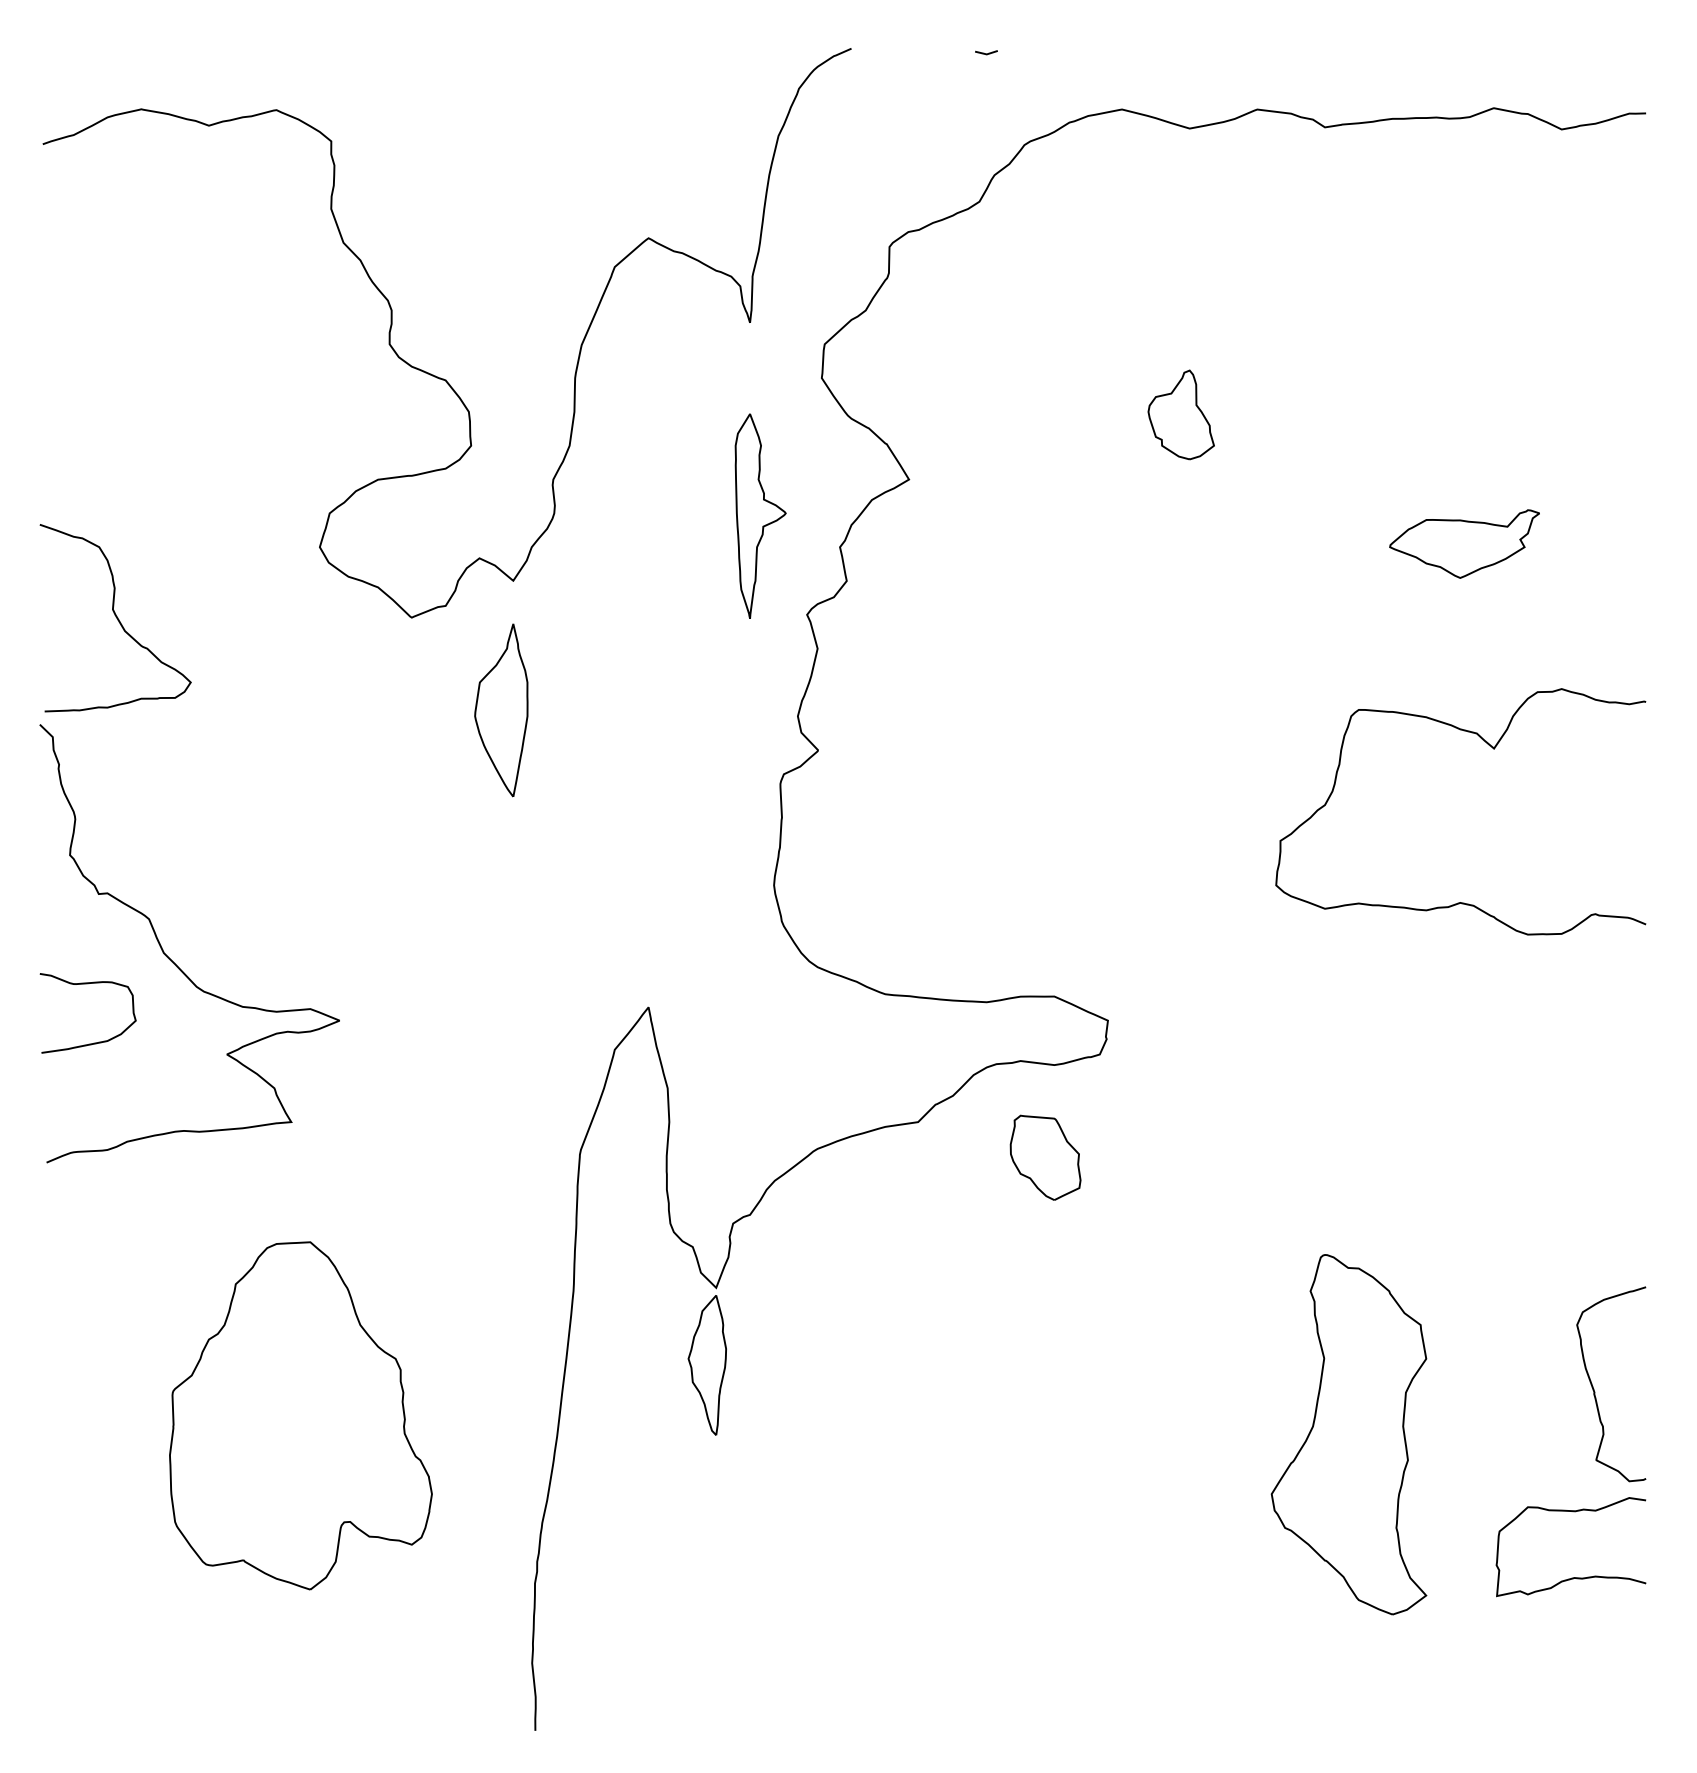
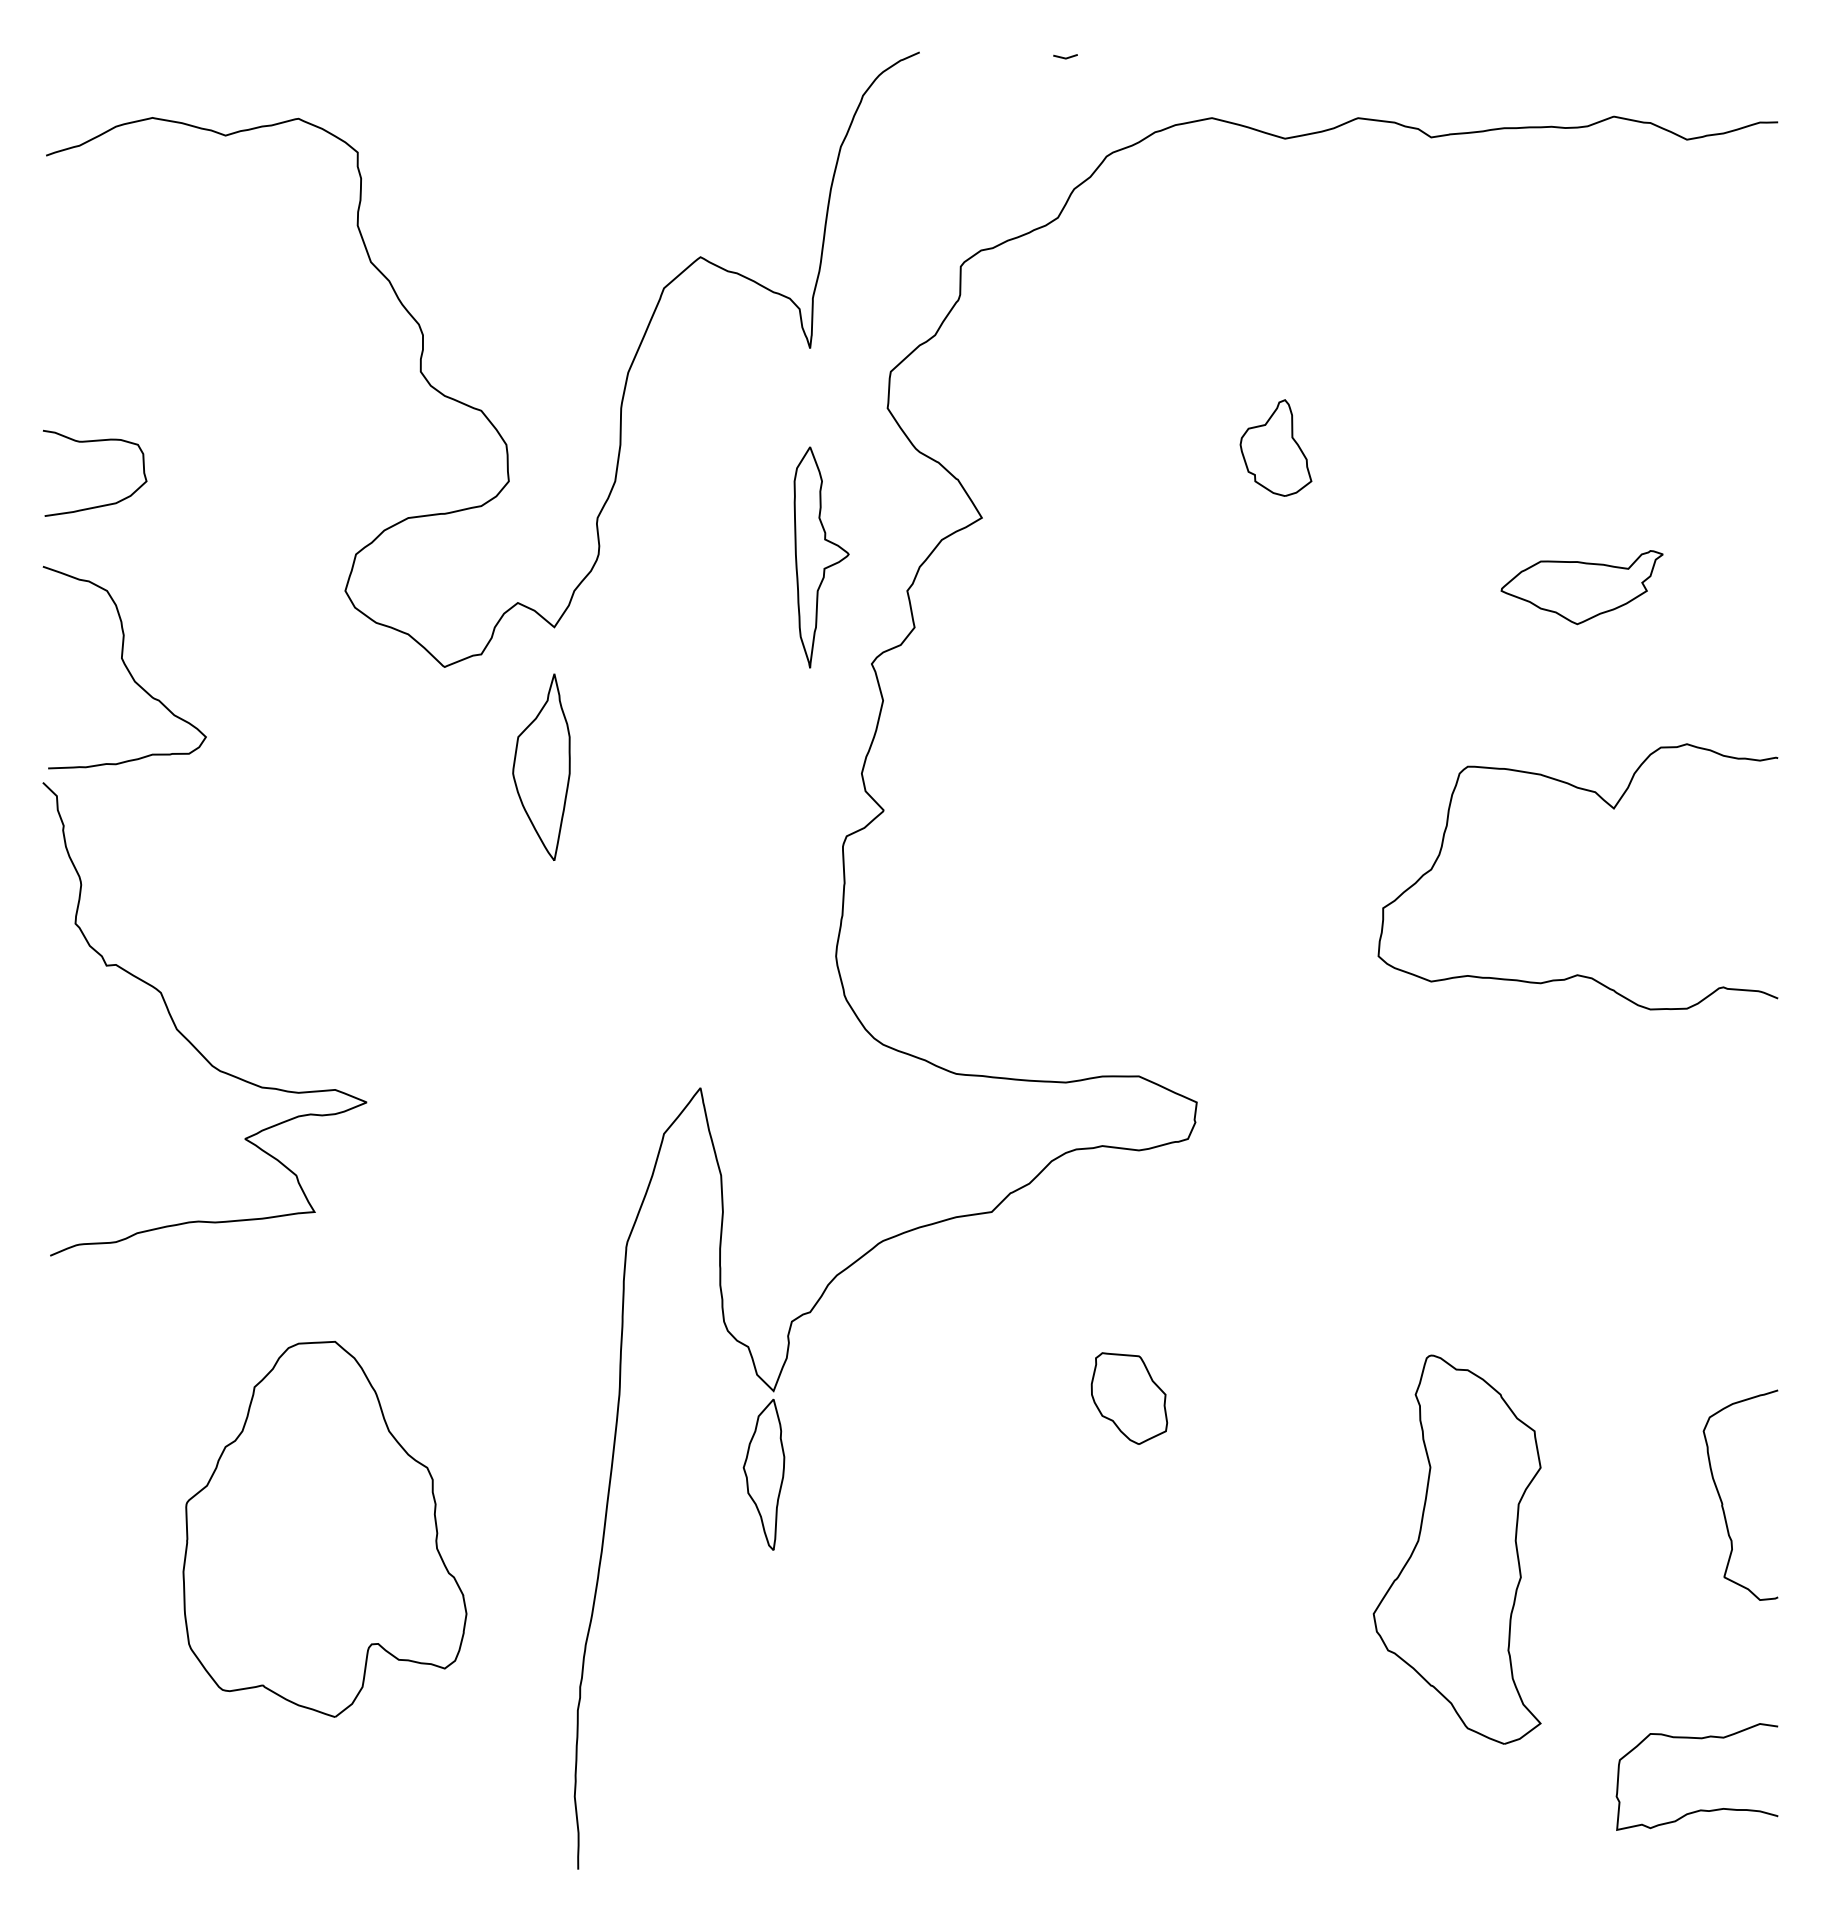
curve: (87, 984) -> (94, 442), moved
part: (1045, 1157) -> (1129, 1398), moved
curve: (1571, 1577) -> (1697, 1809), moved

